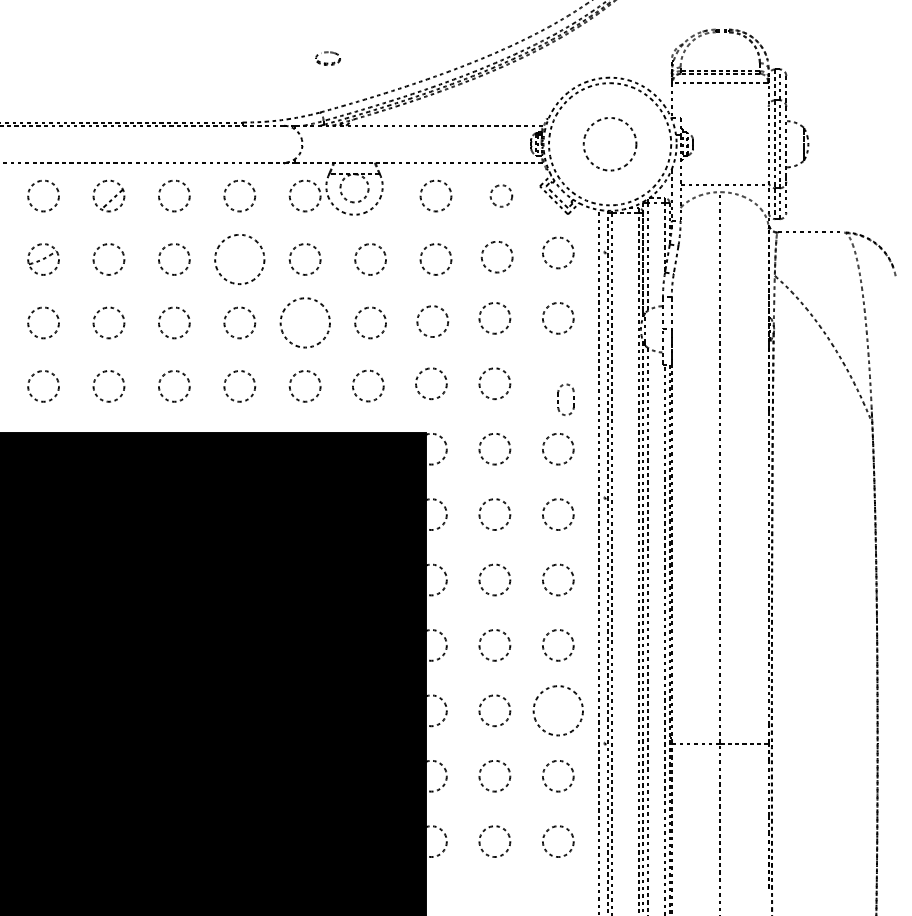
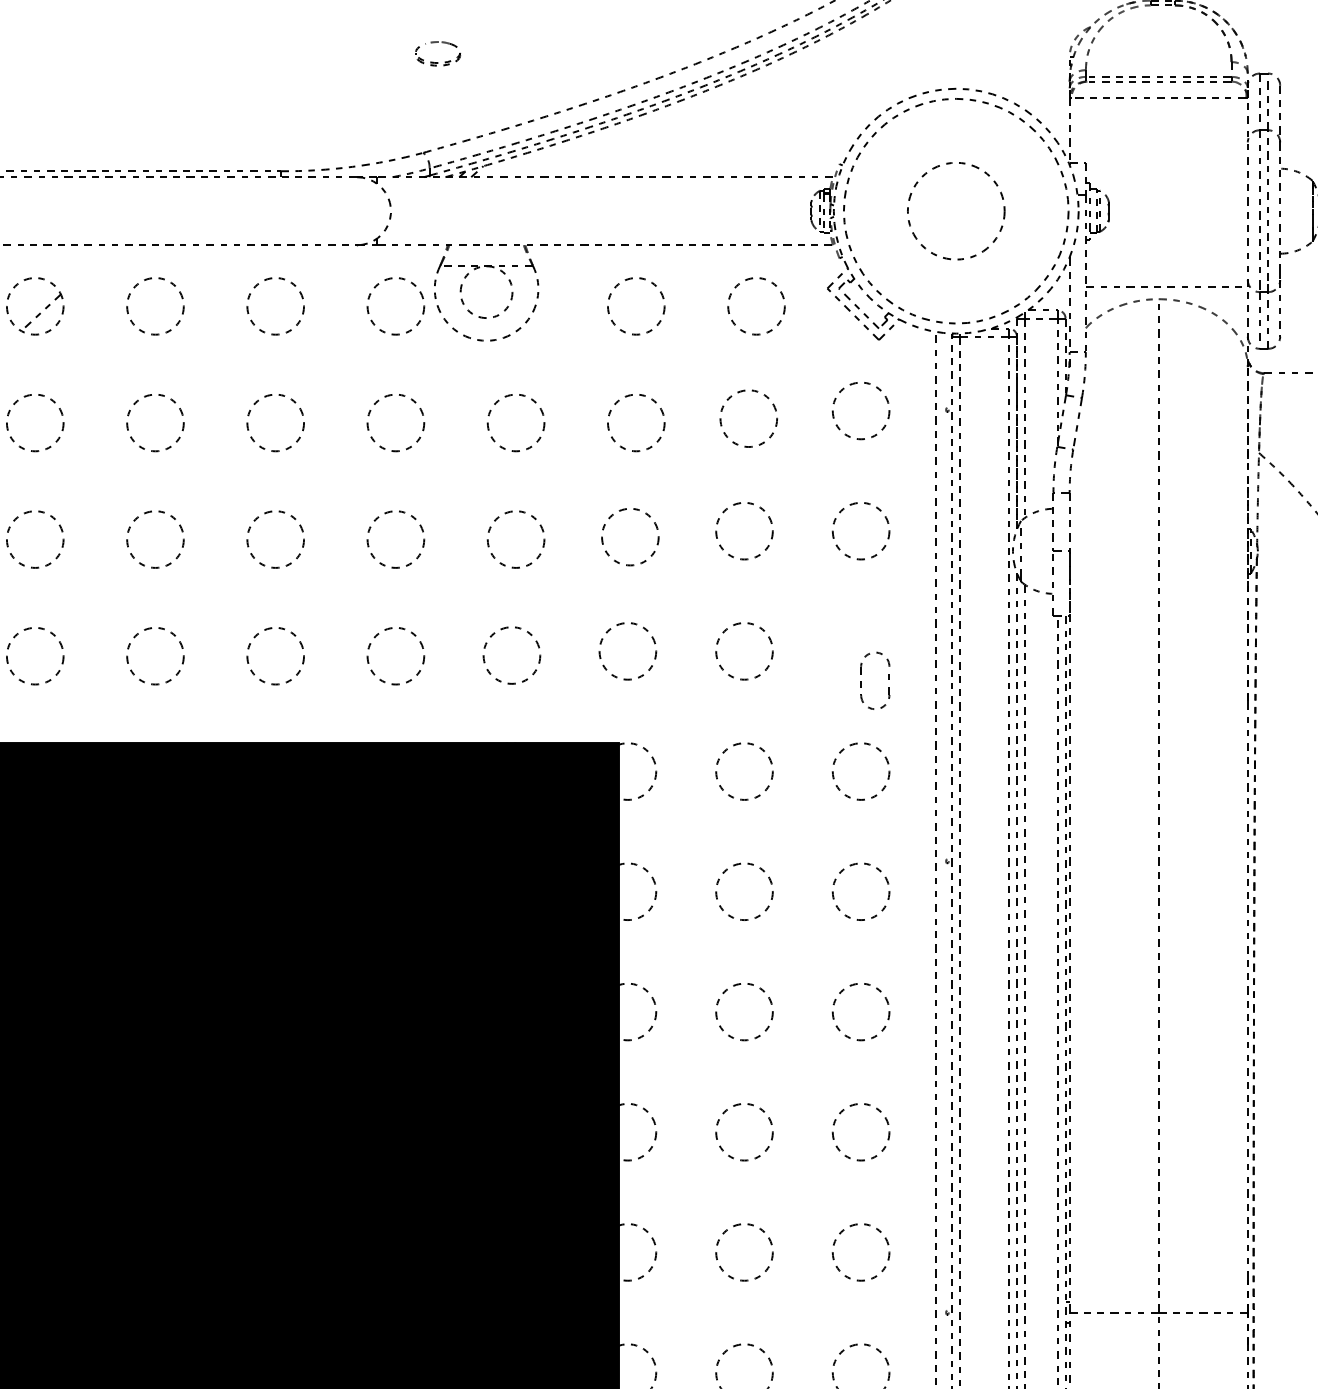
circle: (501, 195) -> (756, 305), size x1.43
circle: (239, 259) -> (275, 422), size x0.62
circle: (304, 322) -> (394, 538), size x0.62
circle: (557, 710) -> (859, 1251), size x0.62

